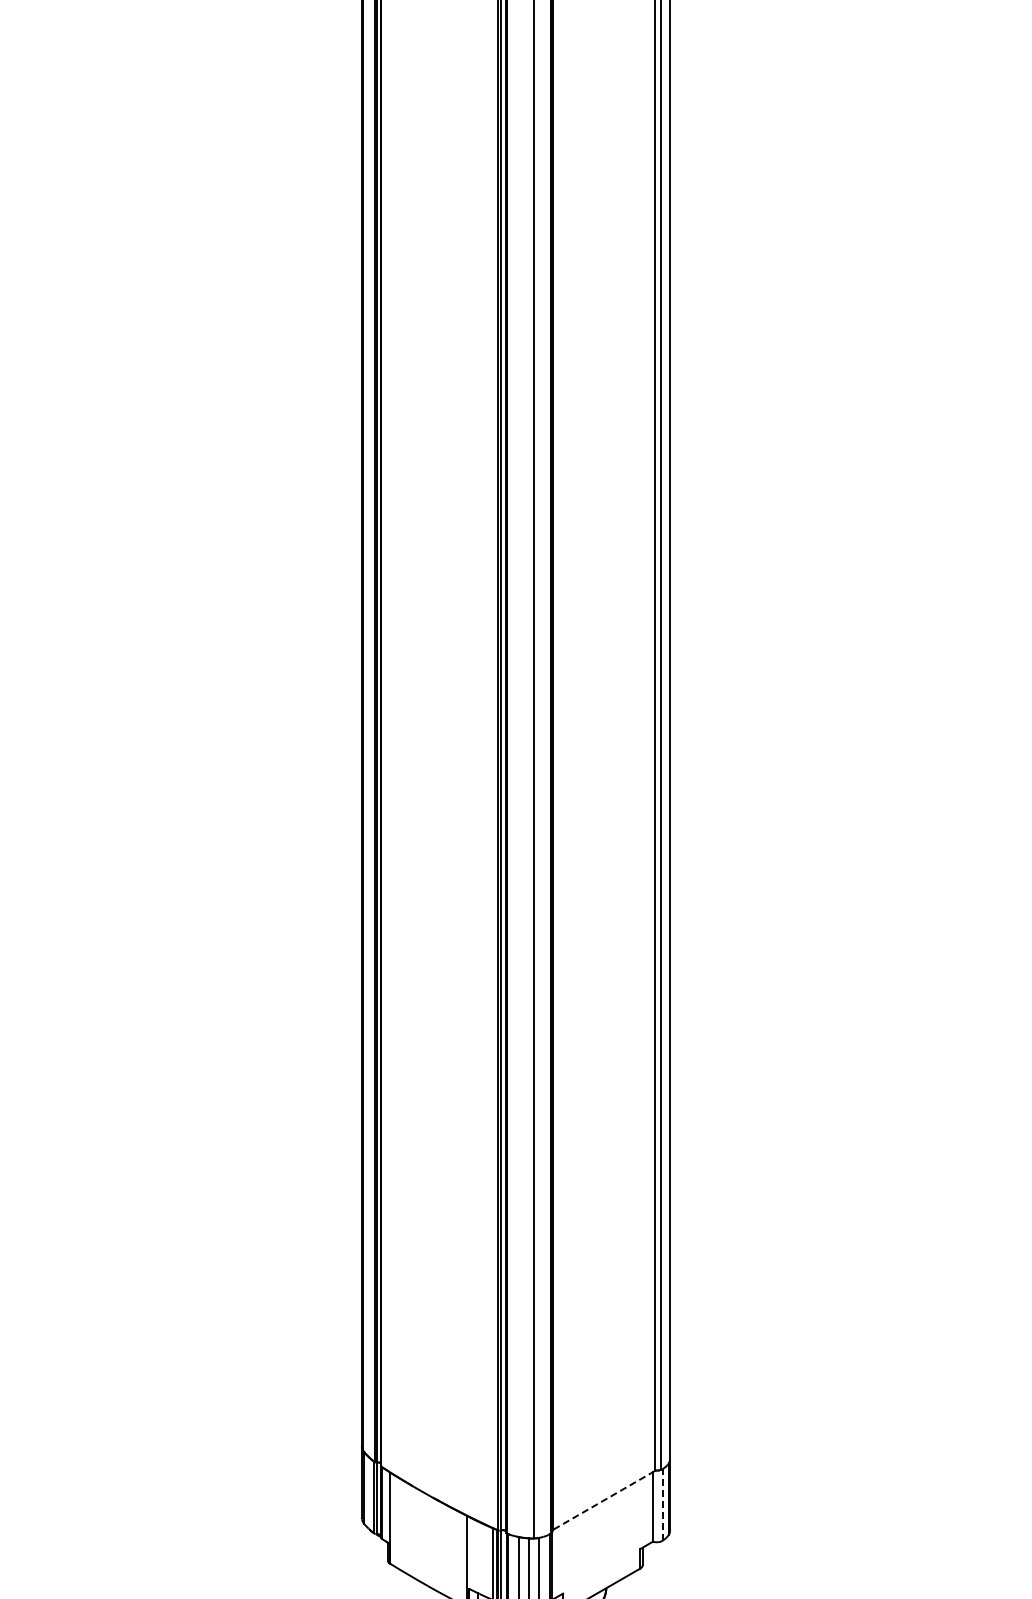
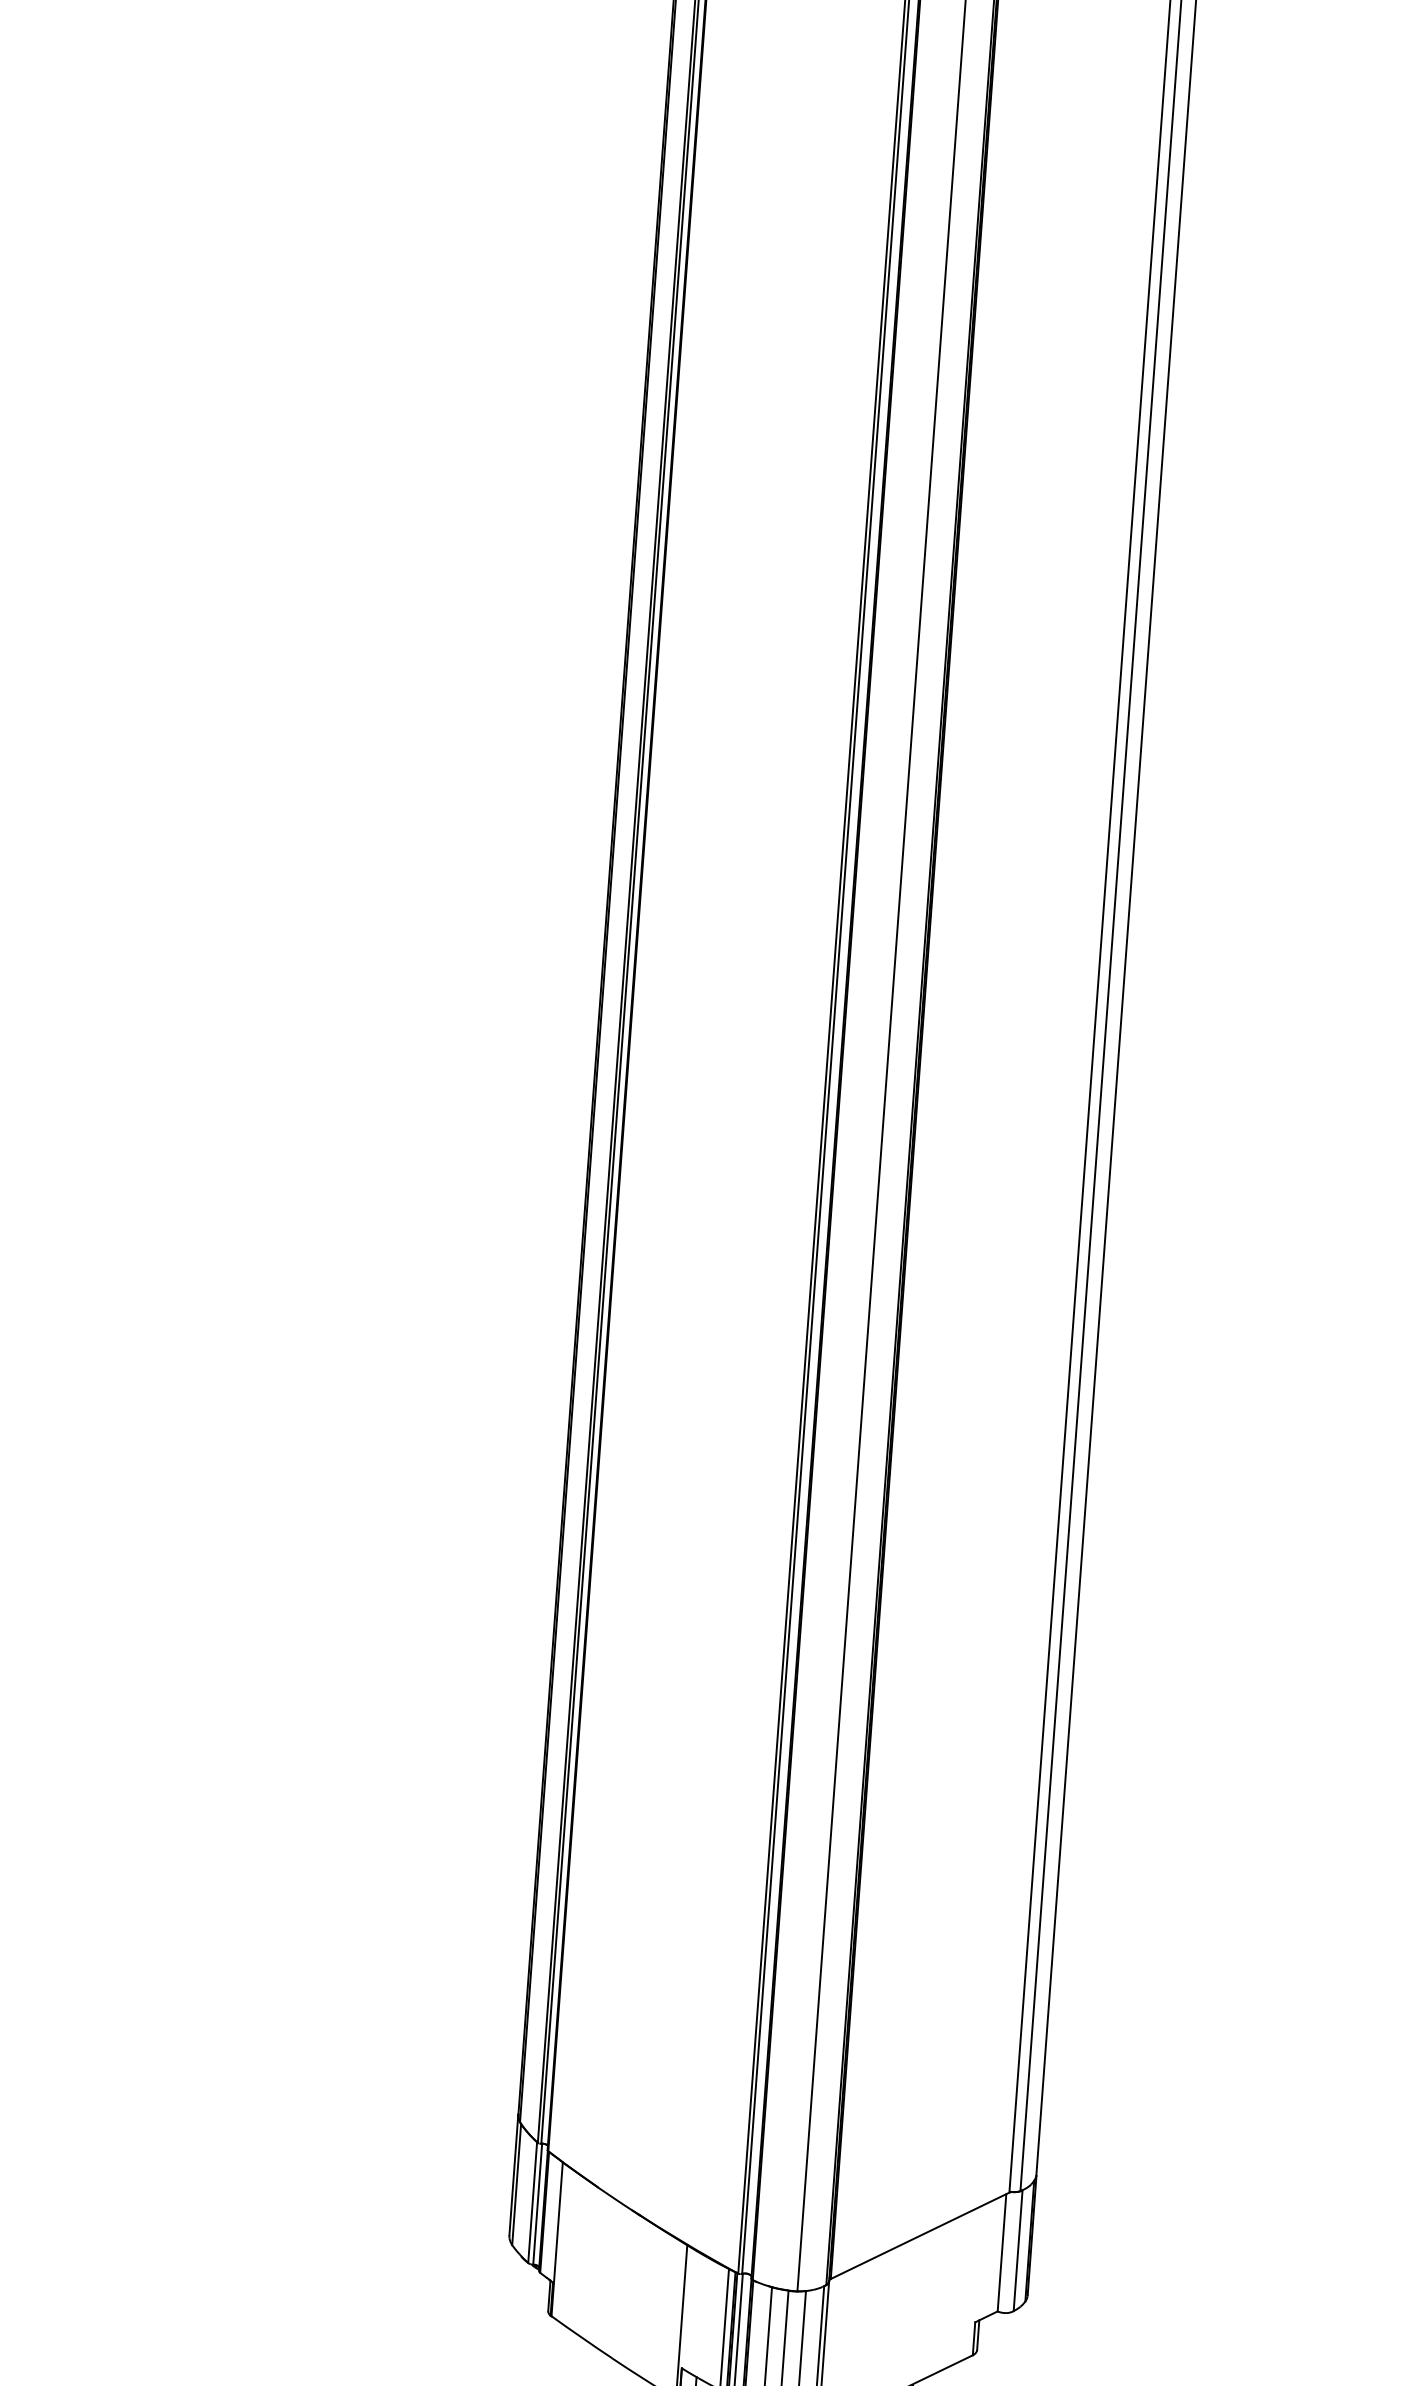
line: (604, 1500) -> (920, 2236), dashed -> solid
line: (662, 1504) -> (1018, 2250), dashed -> solid

